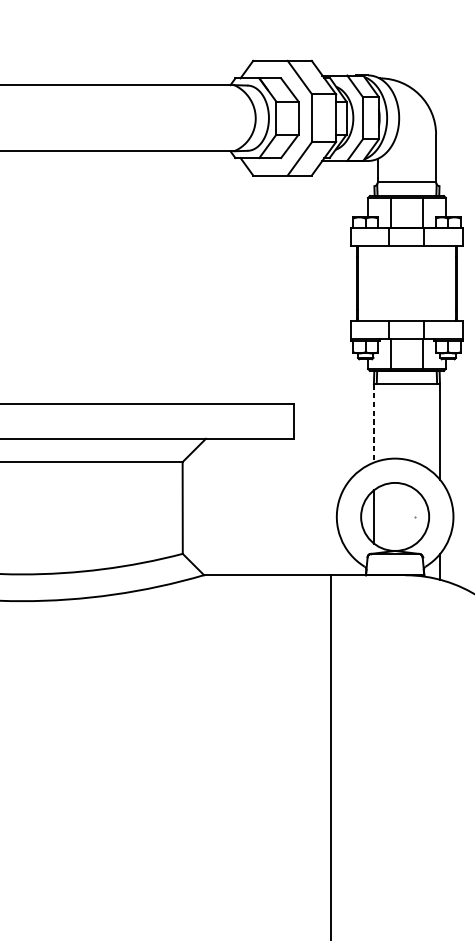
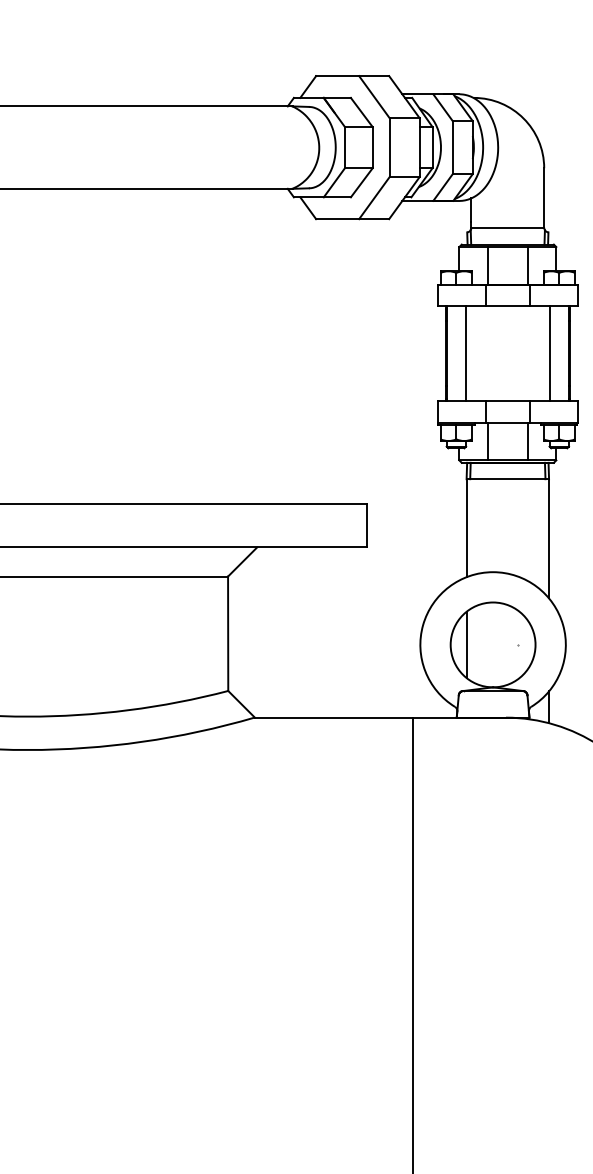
line: (373, 283) -> (466, 353), added
line: (440, 283) -> (549, 353), added
line: (373, 423) -> (466, 528), dashed -> solid

